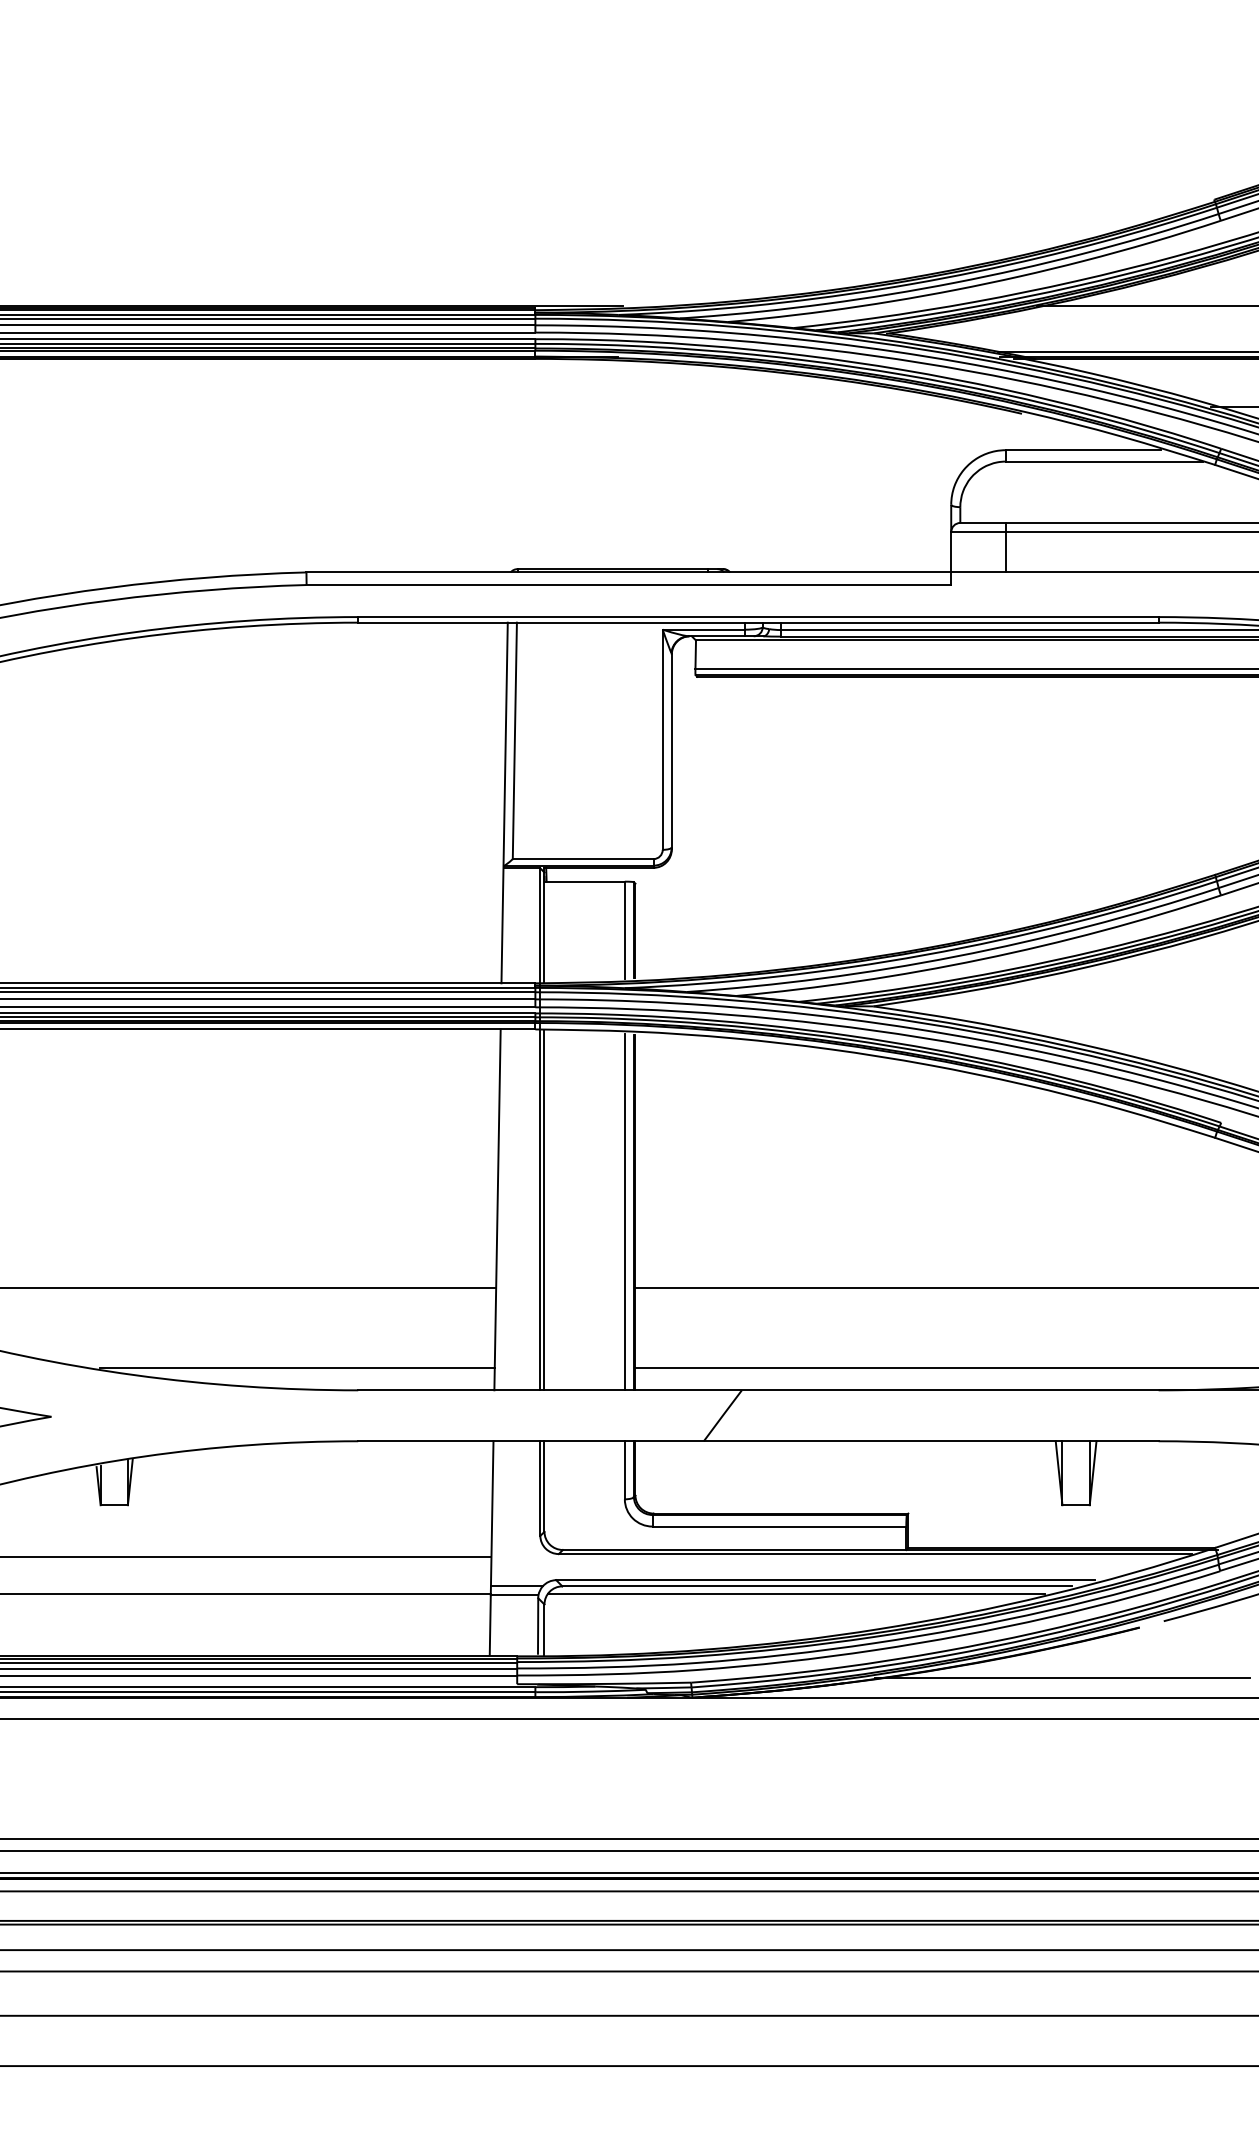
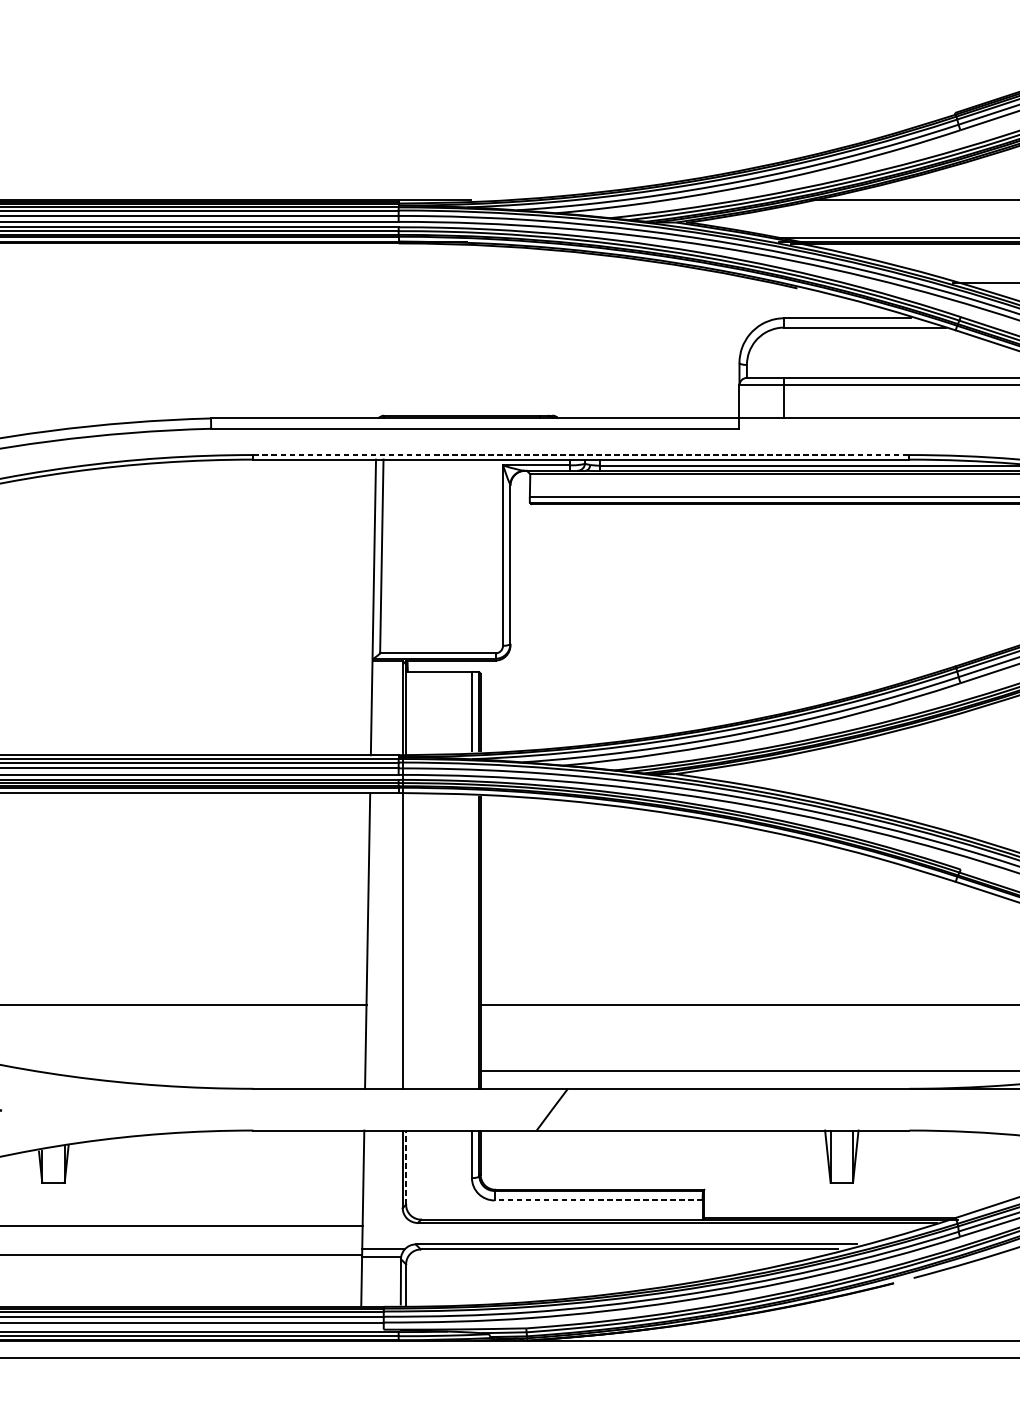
line: (758, 617) -> (581, 455), solid -> dashed
line: (544, 1209) -> (406, 940), removed
line: (624, 1212) -> (471, 943), removed
line: (297, 1368) -> (203, 1070), removed
line: (544, 1486) -> (406, 1167), solid -> dashed
line: (779, 1526) -> (598, 1200), solid -> dashed
line: (796, 1593) -> (612, 1255), removed
line: (1062, 1678) -> (830, 1324), removed

